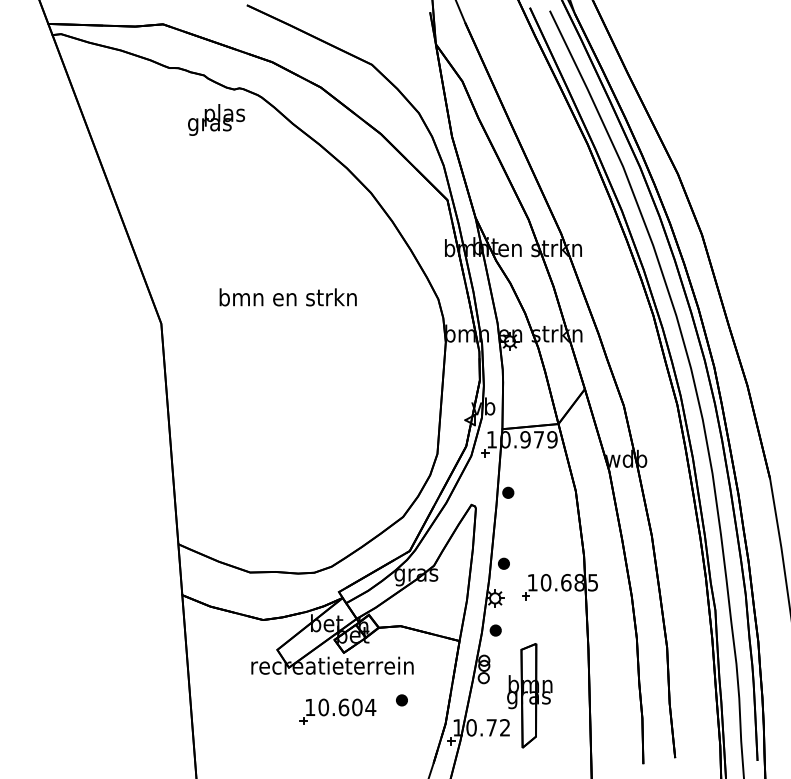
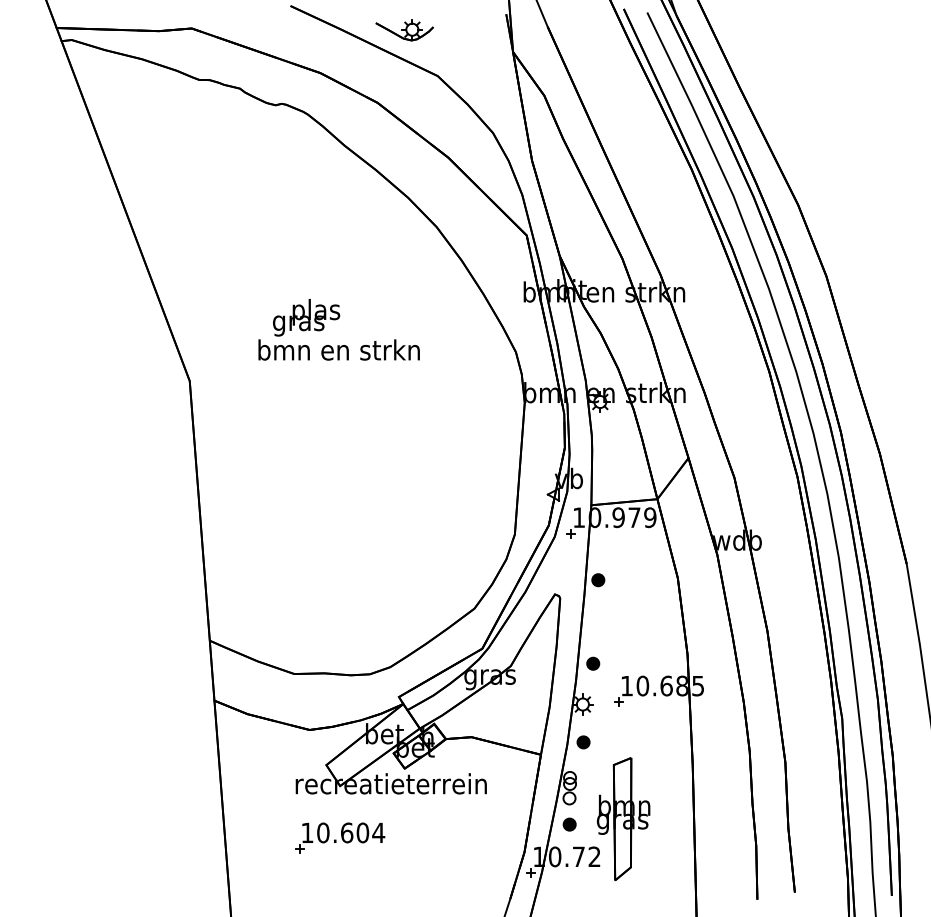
part: (343, 25) -> (404, 29), added
text: (216, 119) -> (306, 317), moved
part: (401, 700) -> (569, 824), moved
part: (337, 711) -> (339, 837), moved

